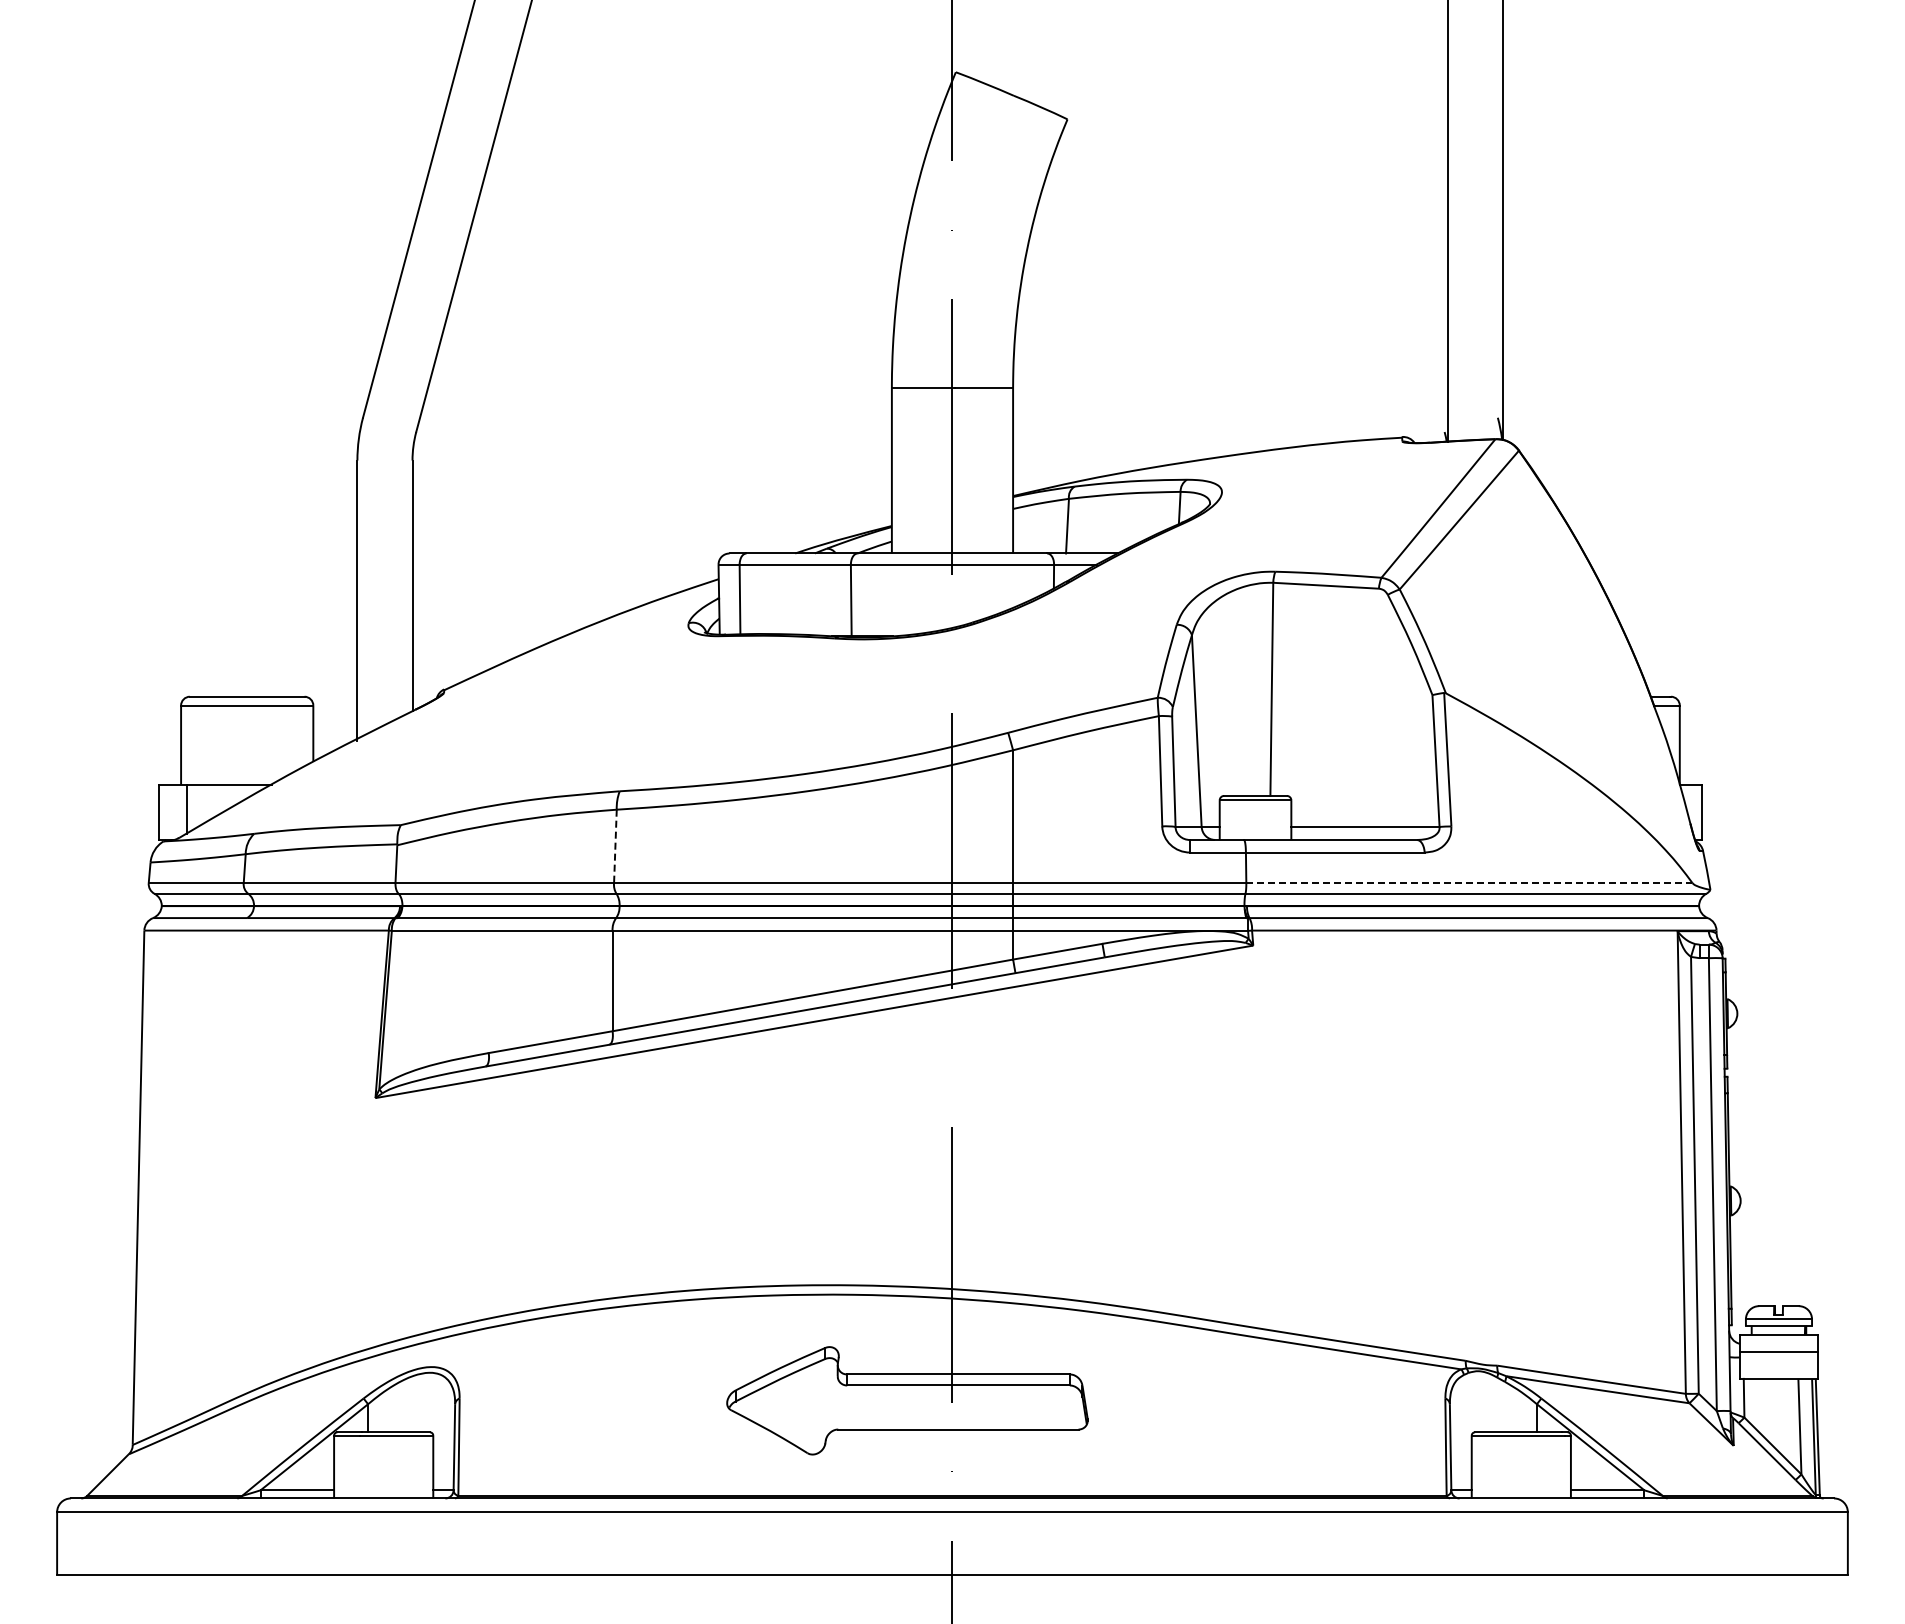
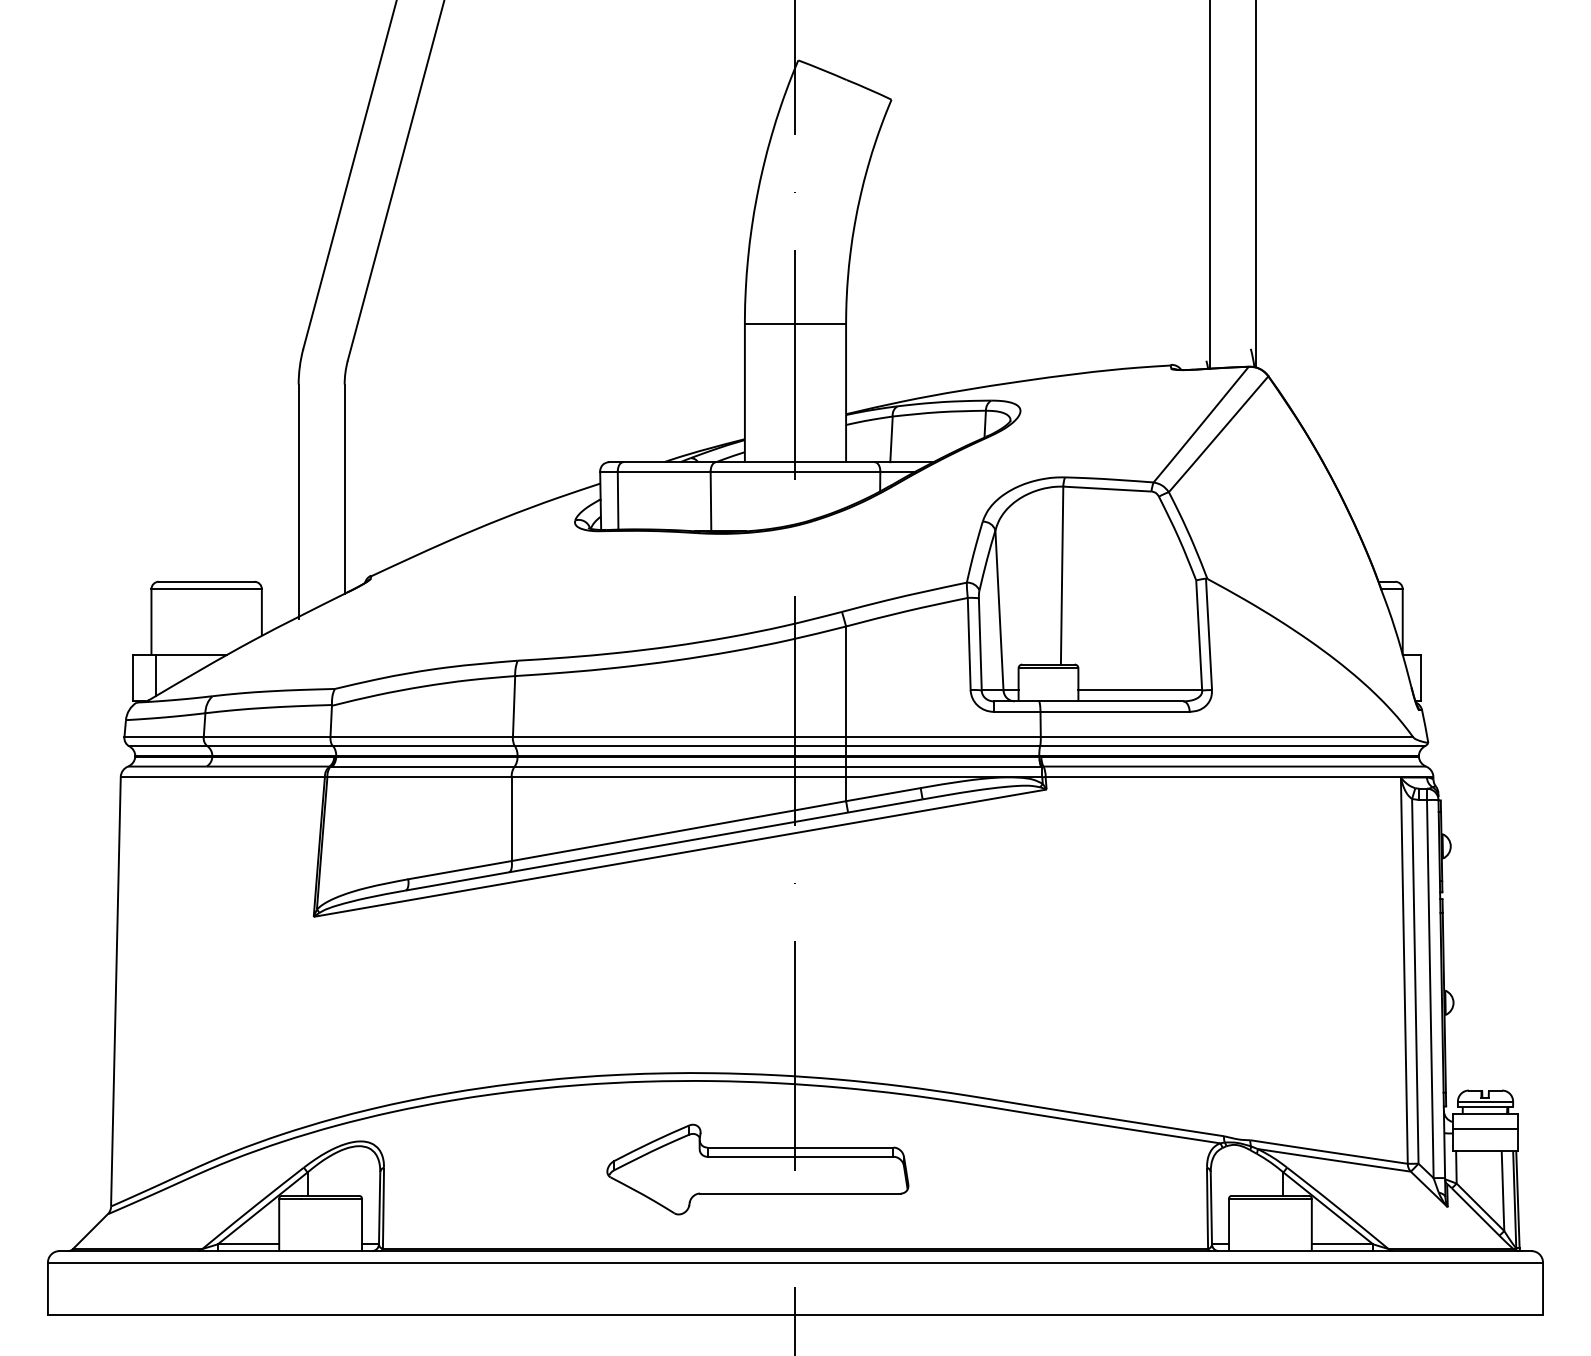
line: (615, 846) -> (514, 706), dashed -> solid
line: (1469, 883) -> (1227, 737), dashed -> solid

